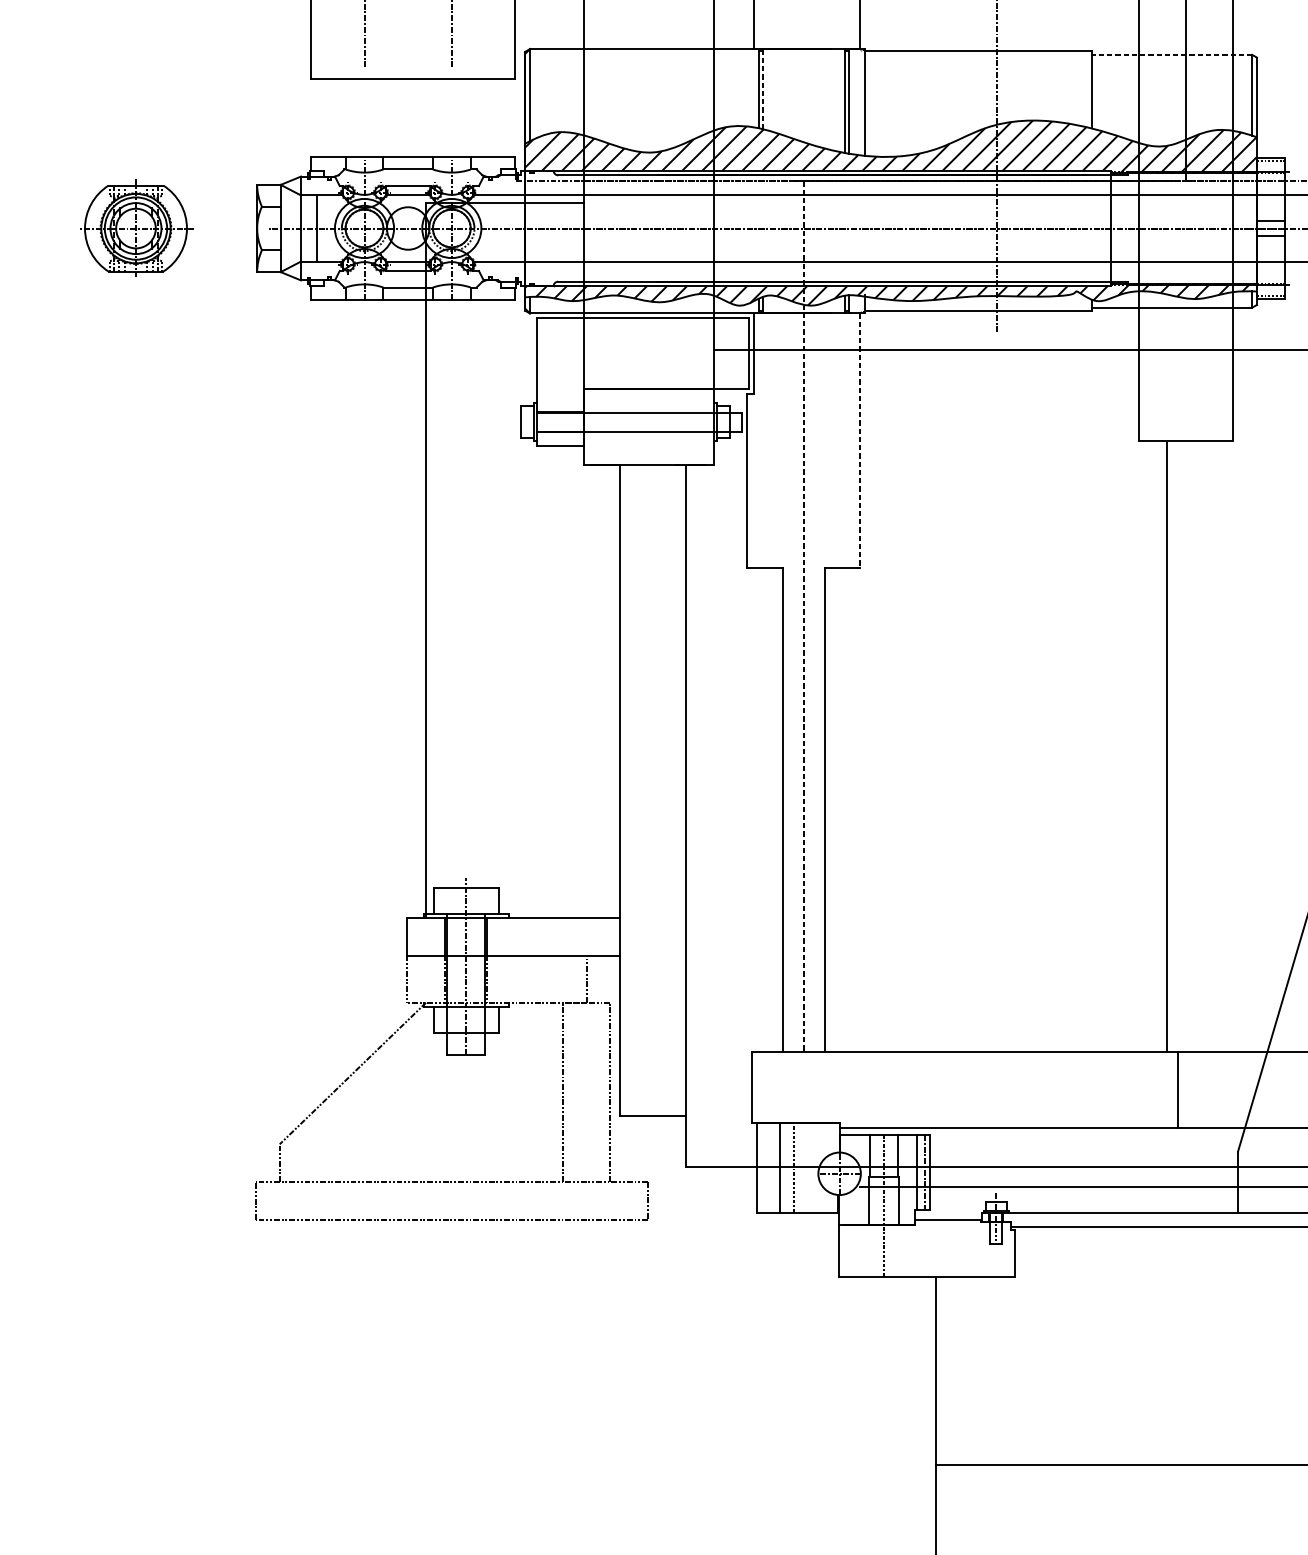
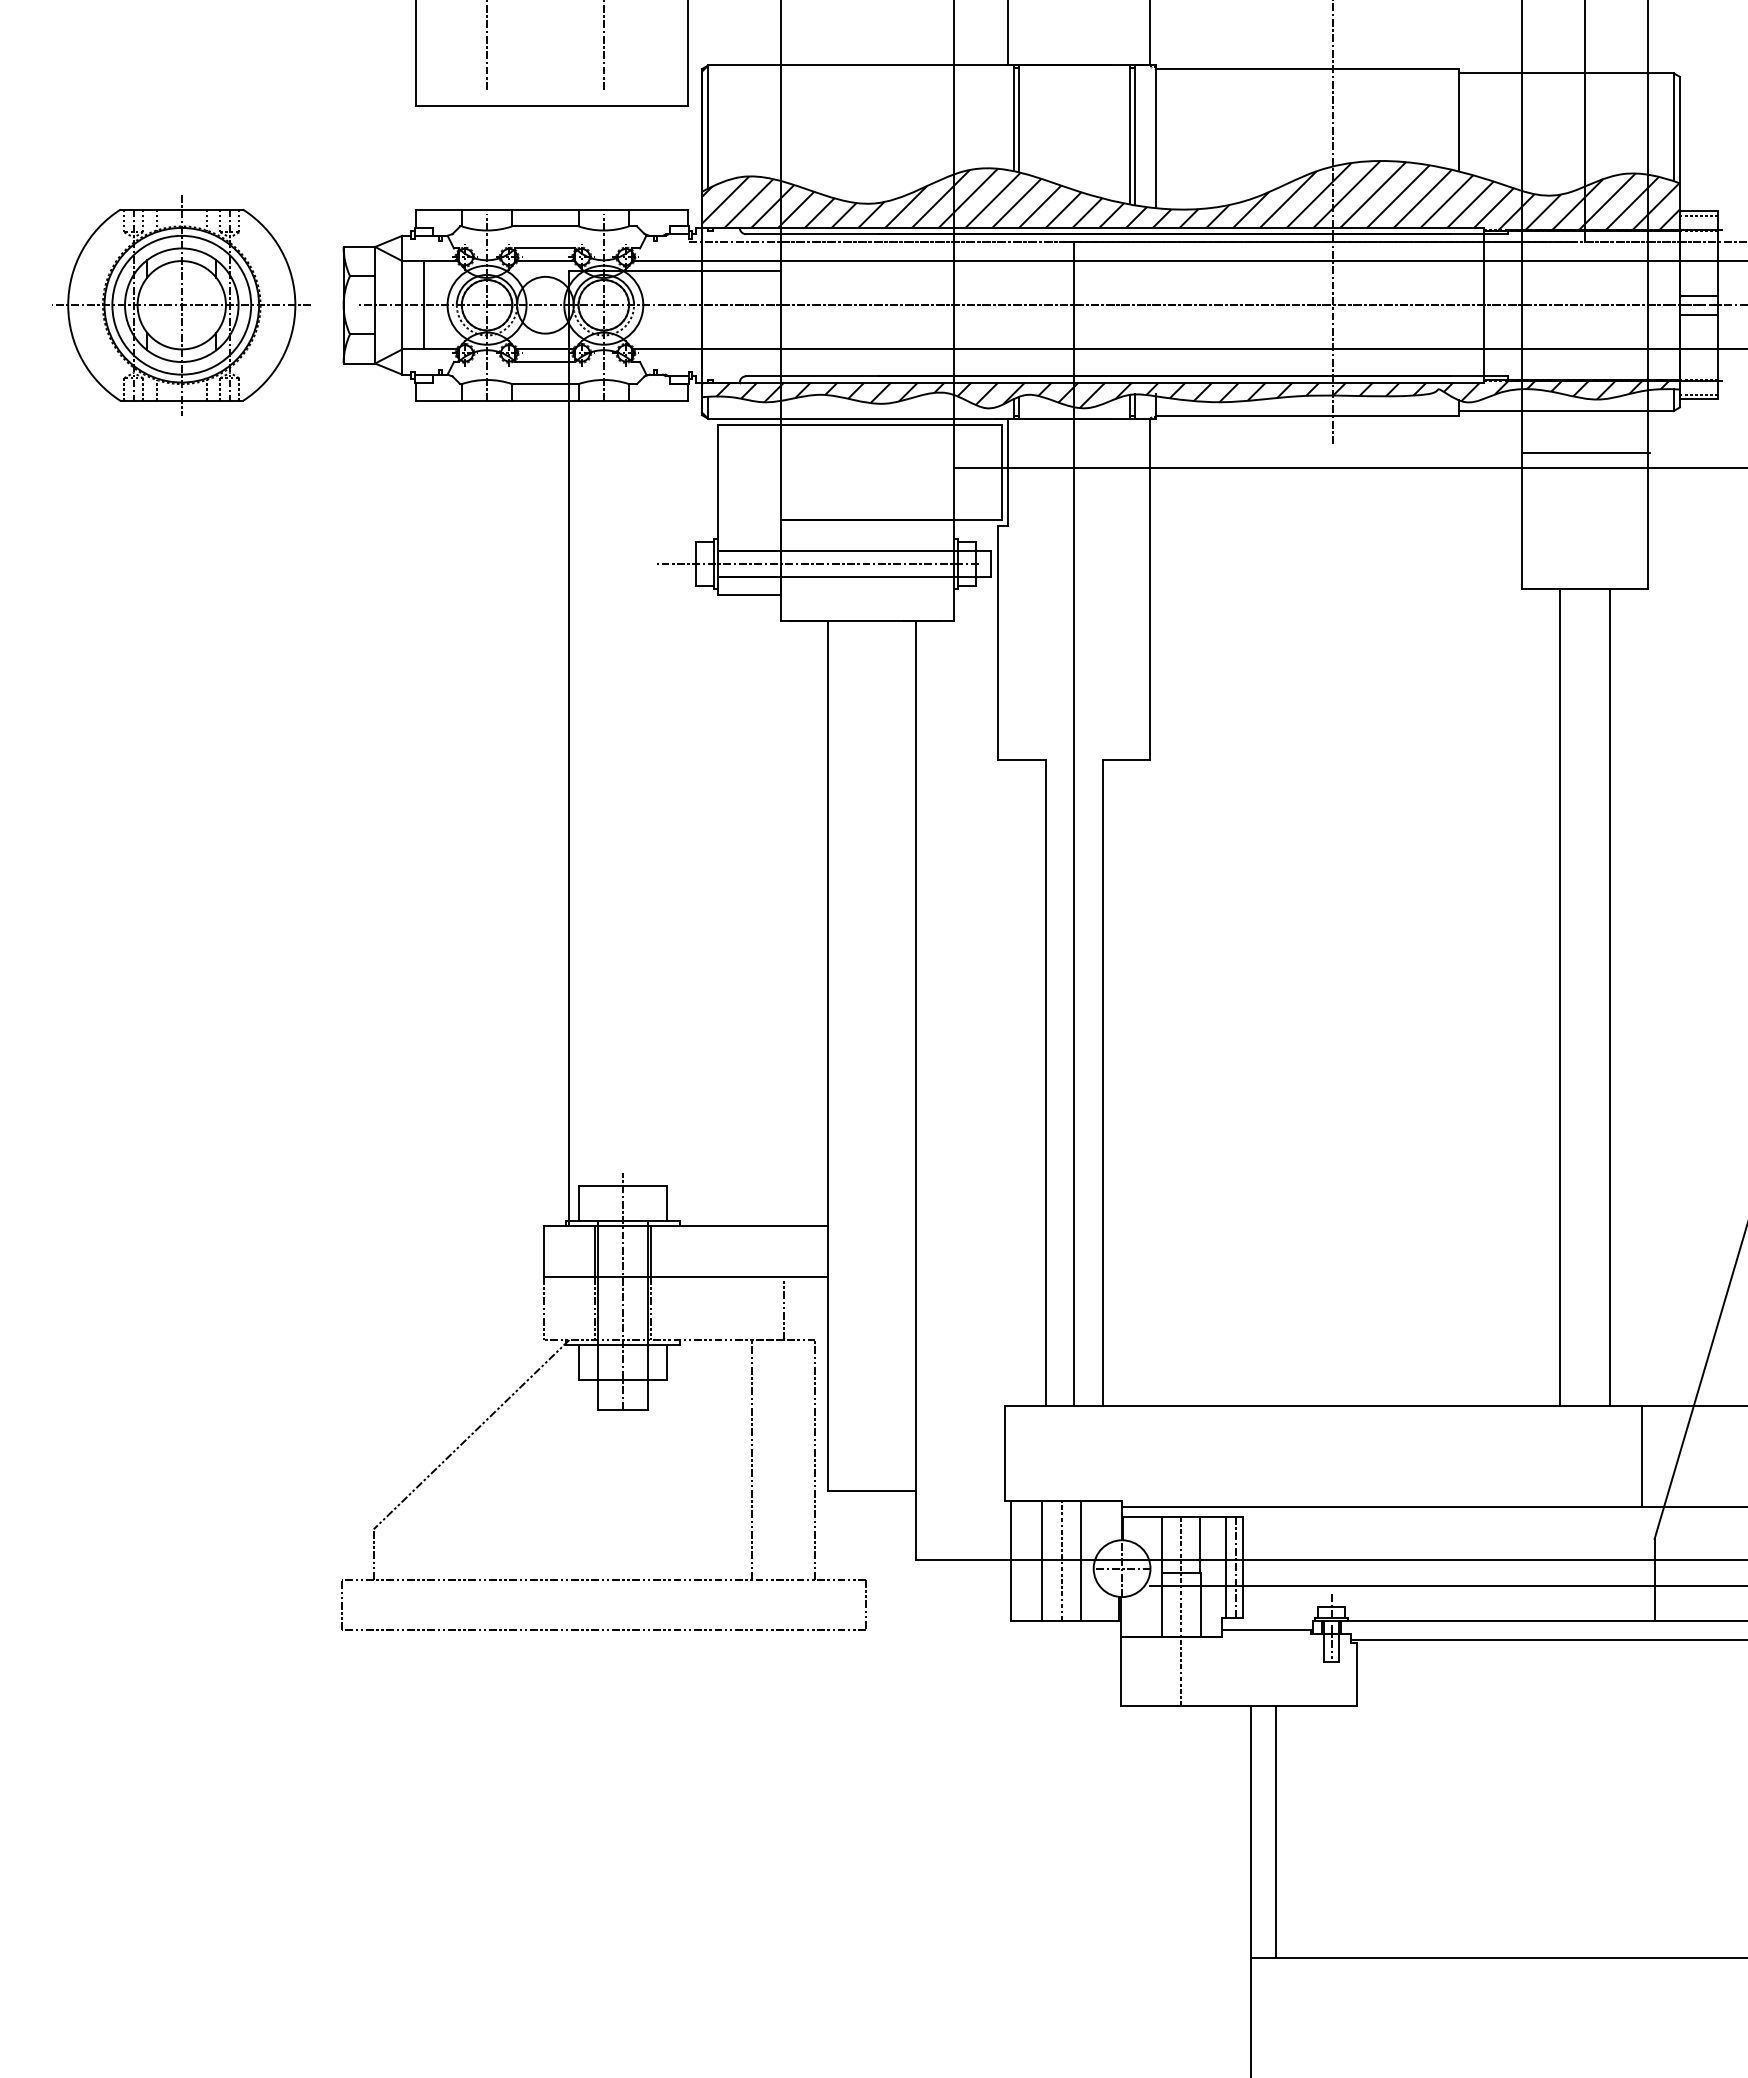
line: (1171, 55) -> (1565, 73), dashed -> solid
line: (762, 88) -> (1019, 118), dashed -> solid
part: (135, 228) -> (181, 305), size x1.67
line: (1186, 339) -> (1585, 453), added
line: (611, 421) -> (817, 563), added
line: (860, 441) -> (1149, 589), dashed -> solid
line: (804, 617) -> (1074, 824), dashed -> solid
line: (1205, 746) -> (1610, 997), added
line: (1178, 1089) -> (1642, 1456), moved
line: (809, 1167) -> (1081, 1560), added
line: (955, 1371) -> (1276, 1832), added

